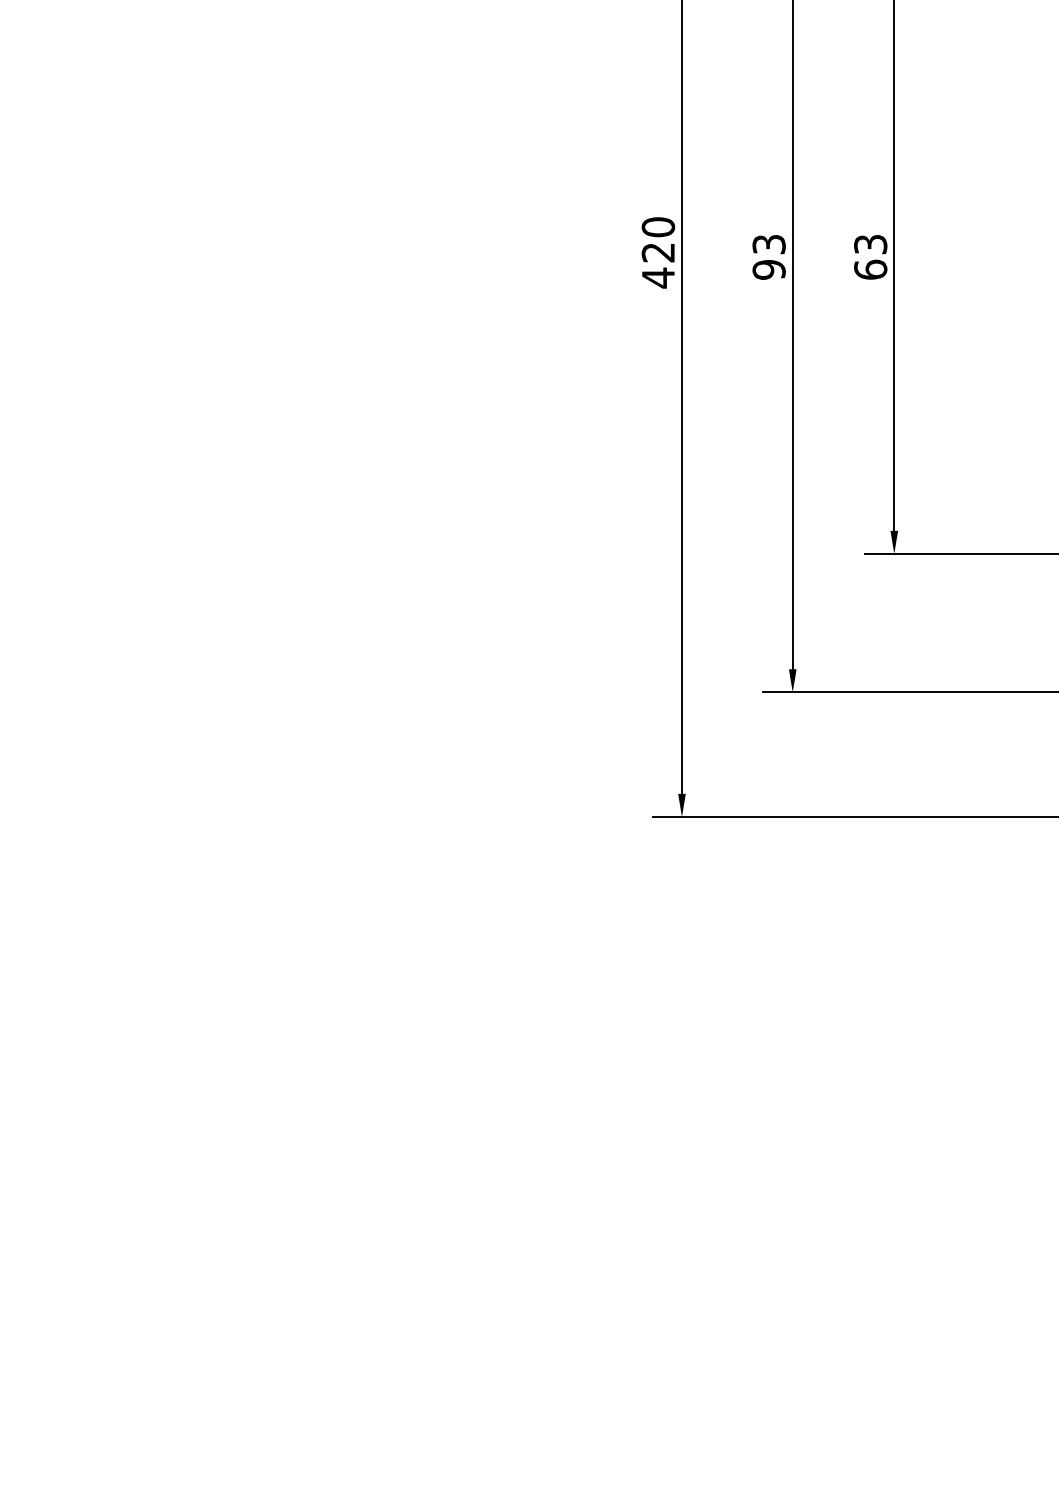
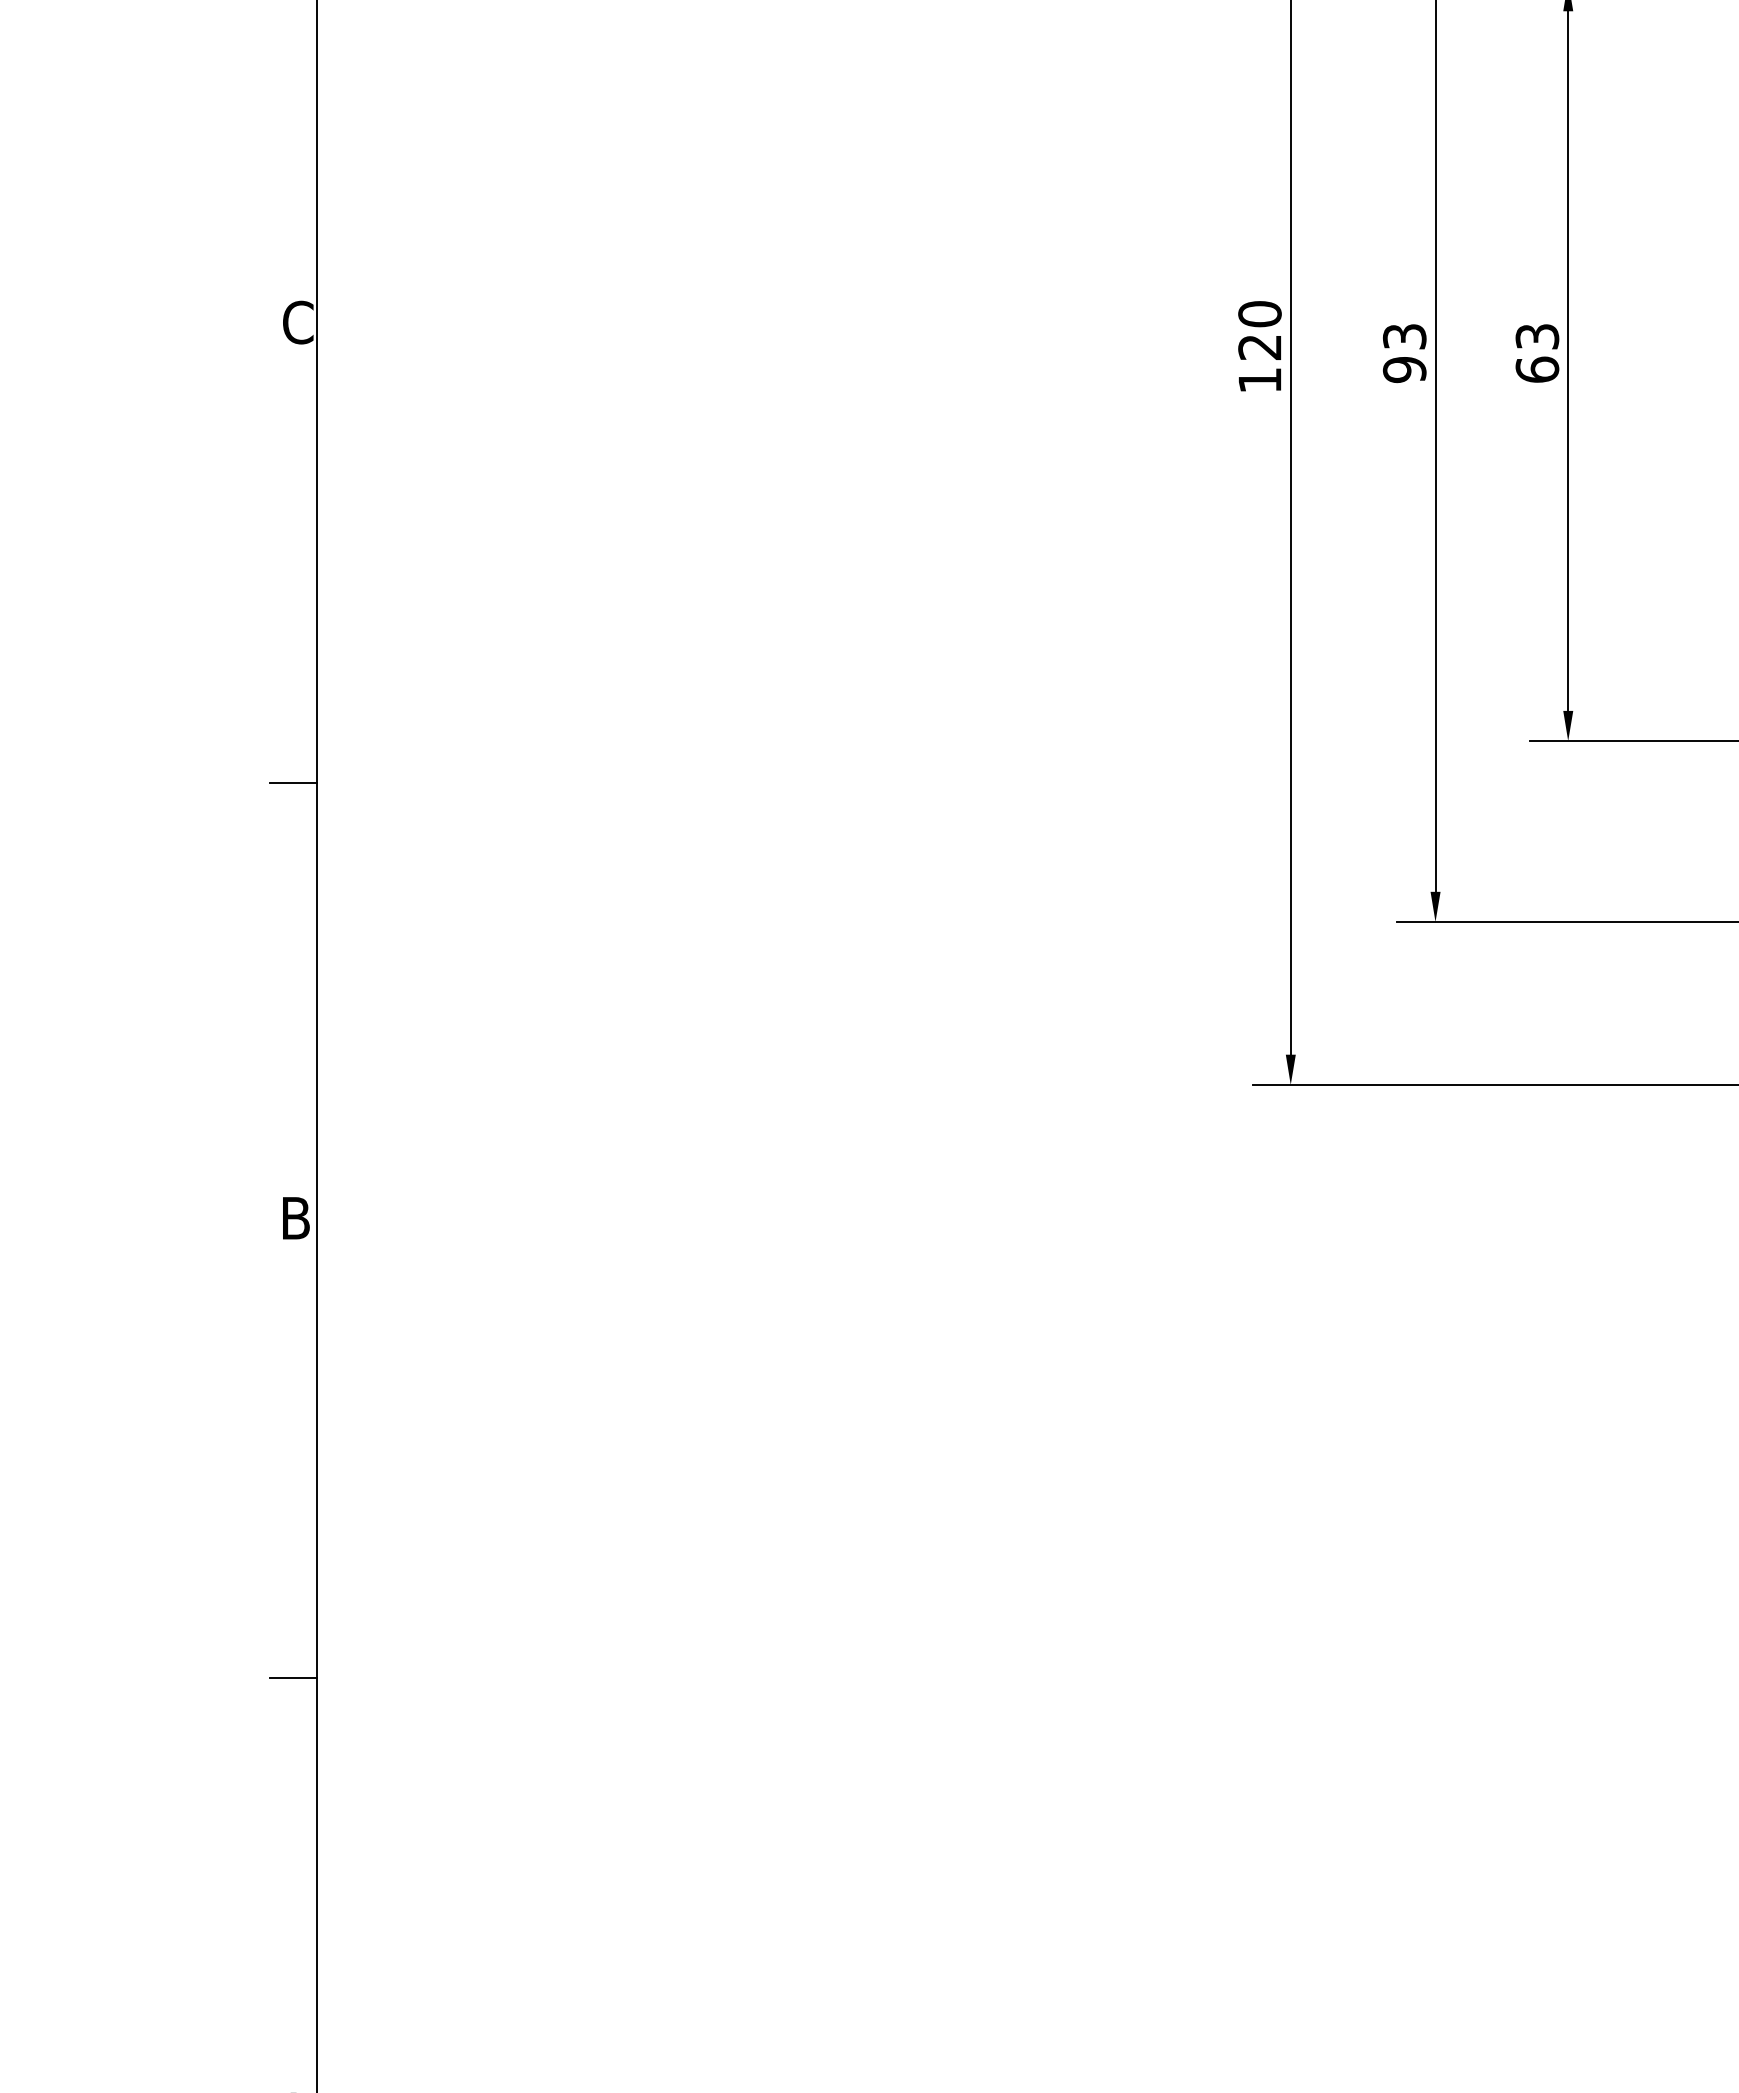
text: (658, 278) -> (1259, 380), 420 -> 120

